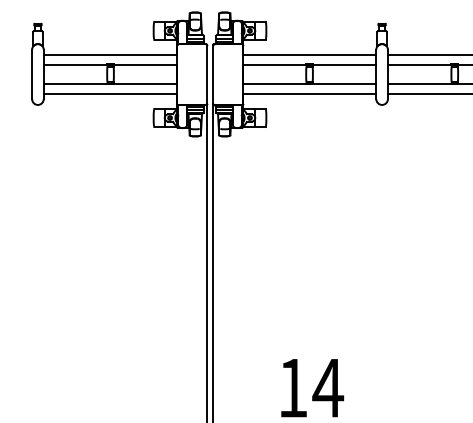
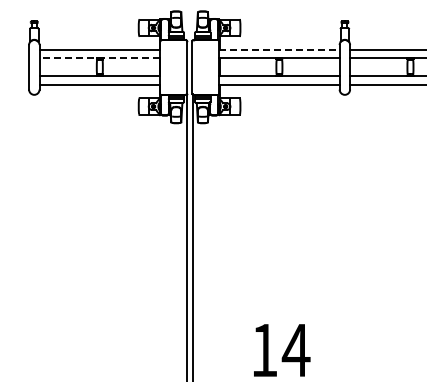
line: (309, 54) -> (279, 49), solid -> dashed
line: (110, 64) -> (99, 58), solid -> dashed

